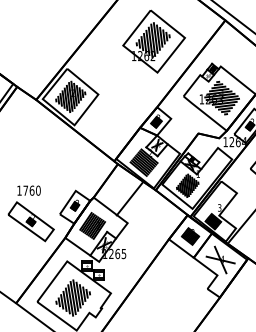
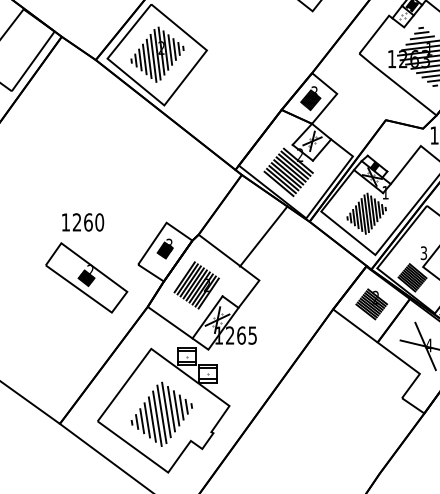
text: (25, 190) -> (76, 222), 1760 -> 1260

